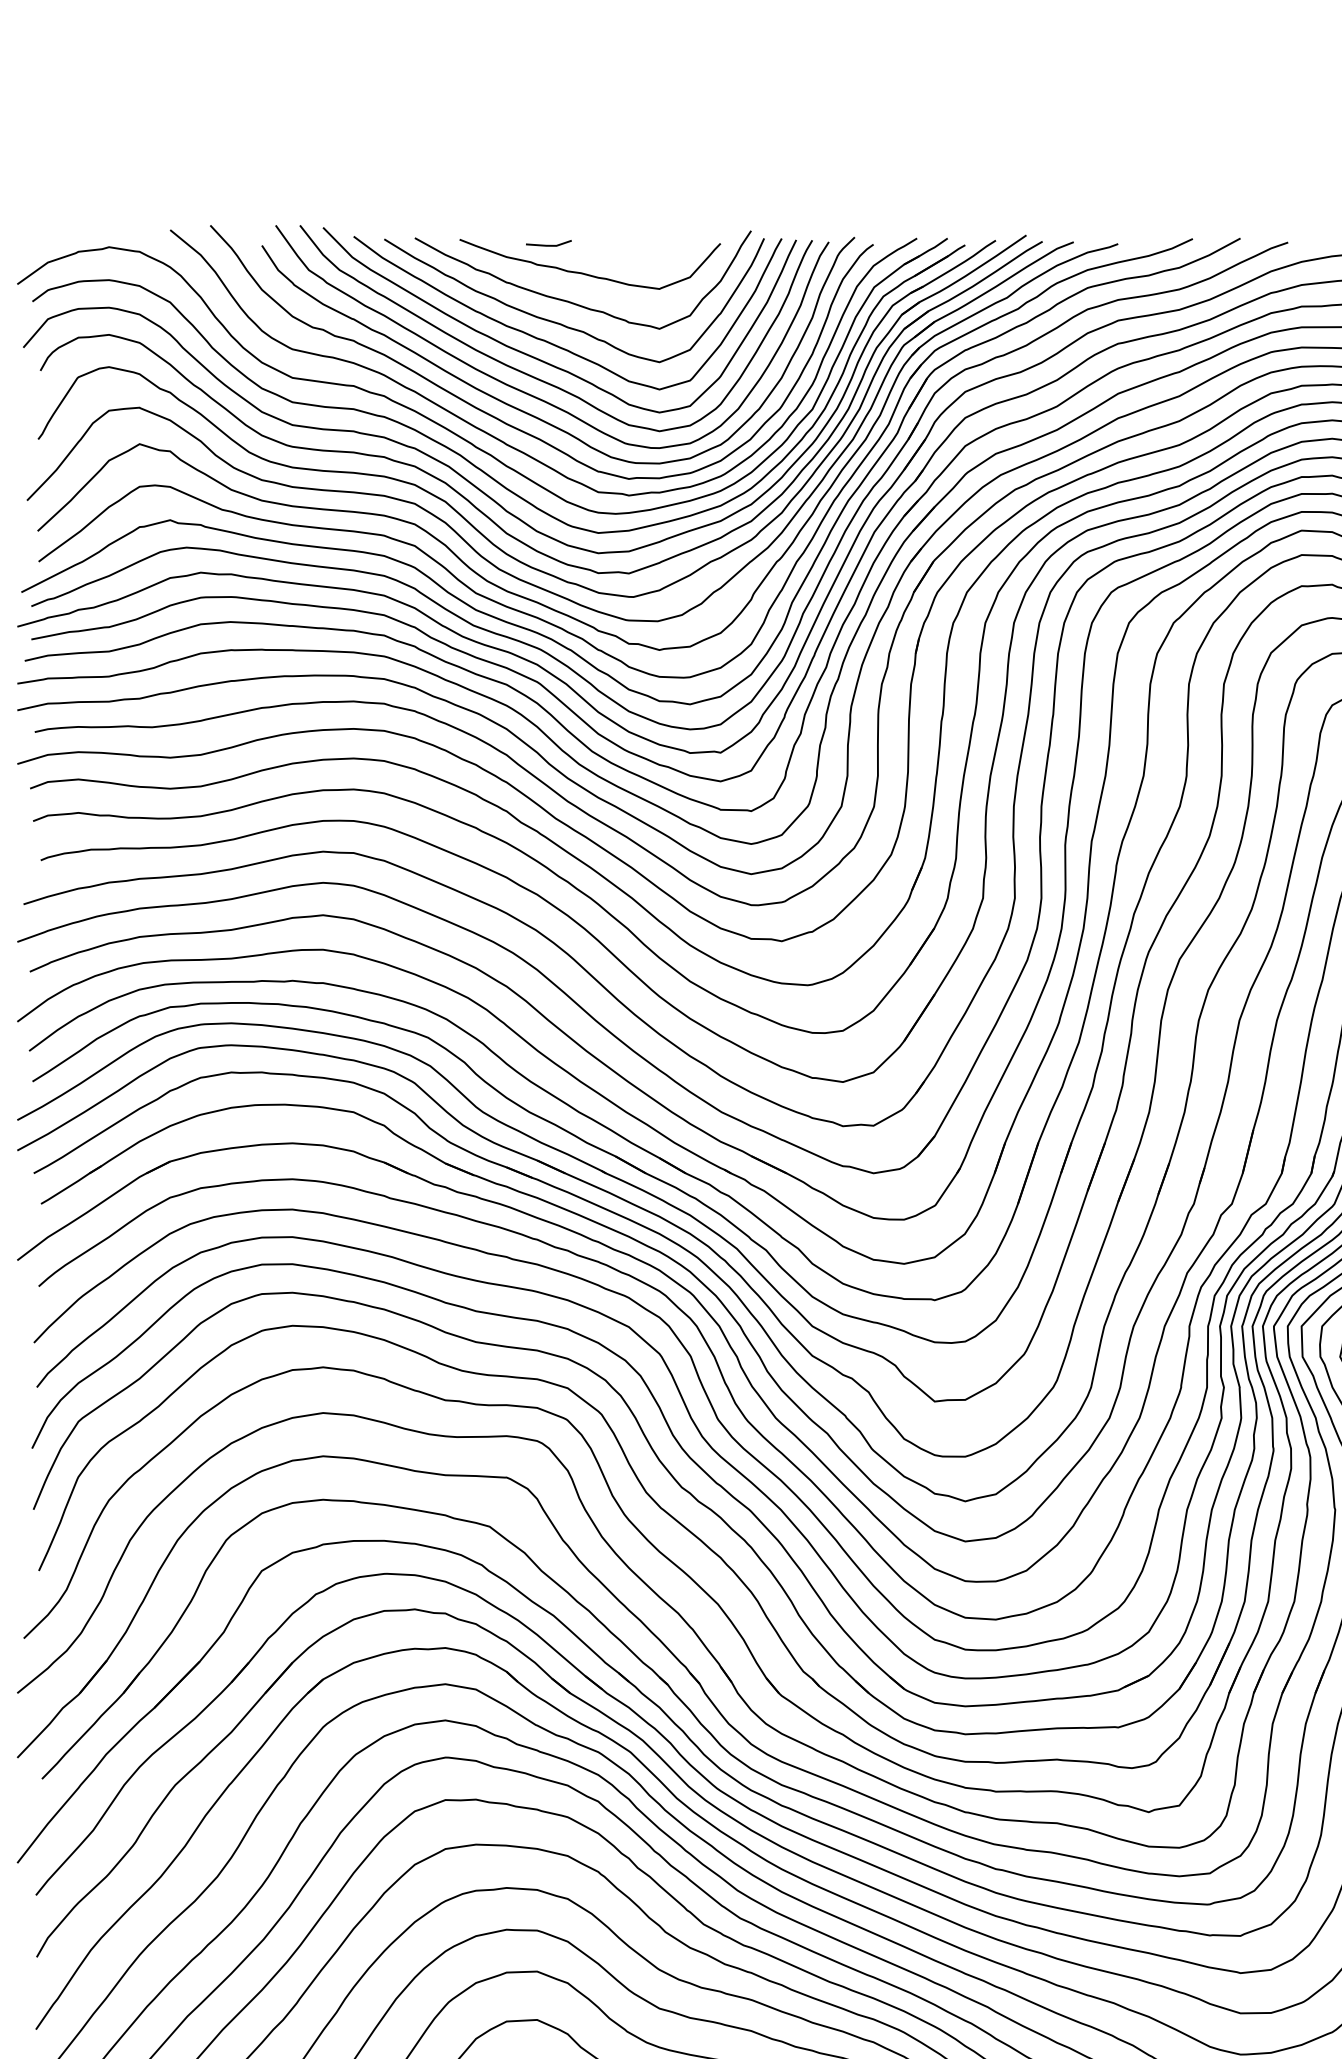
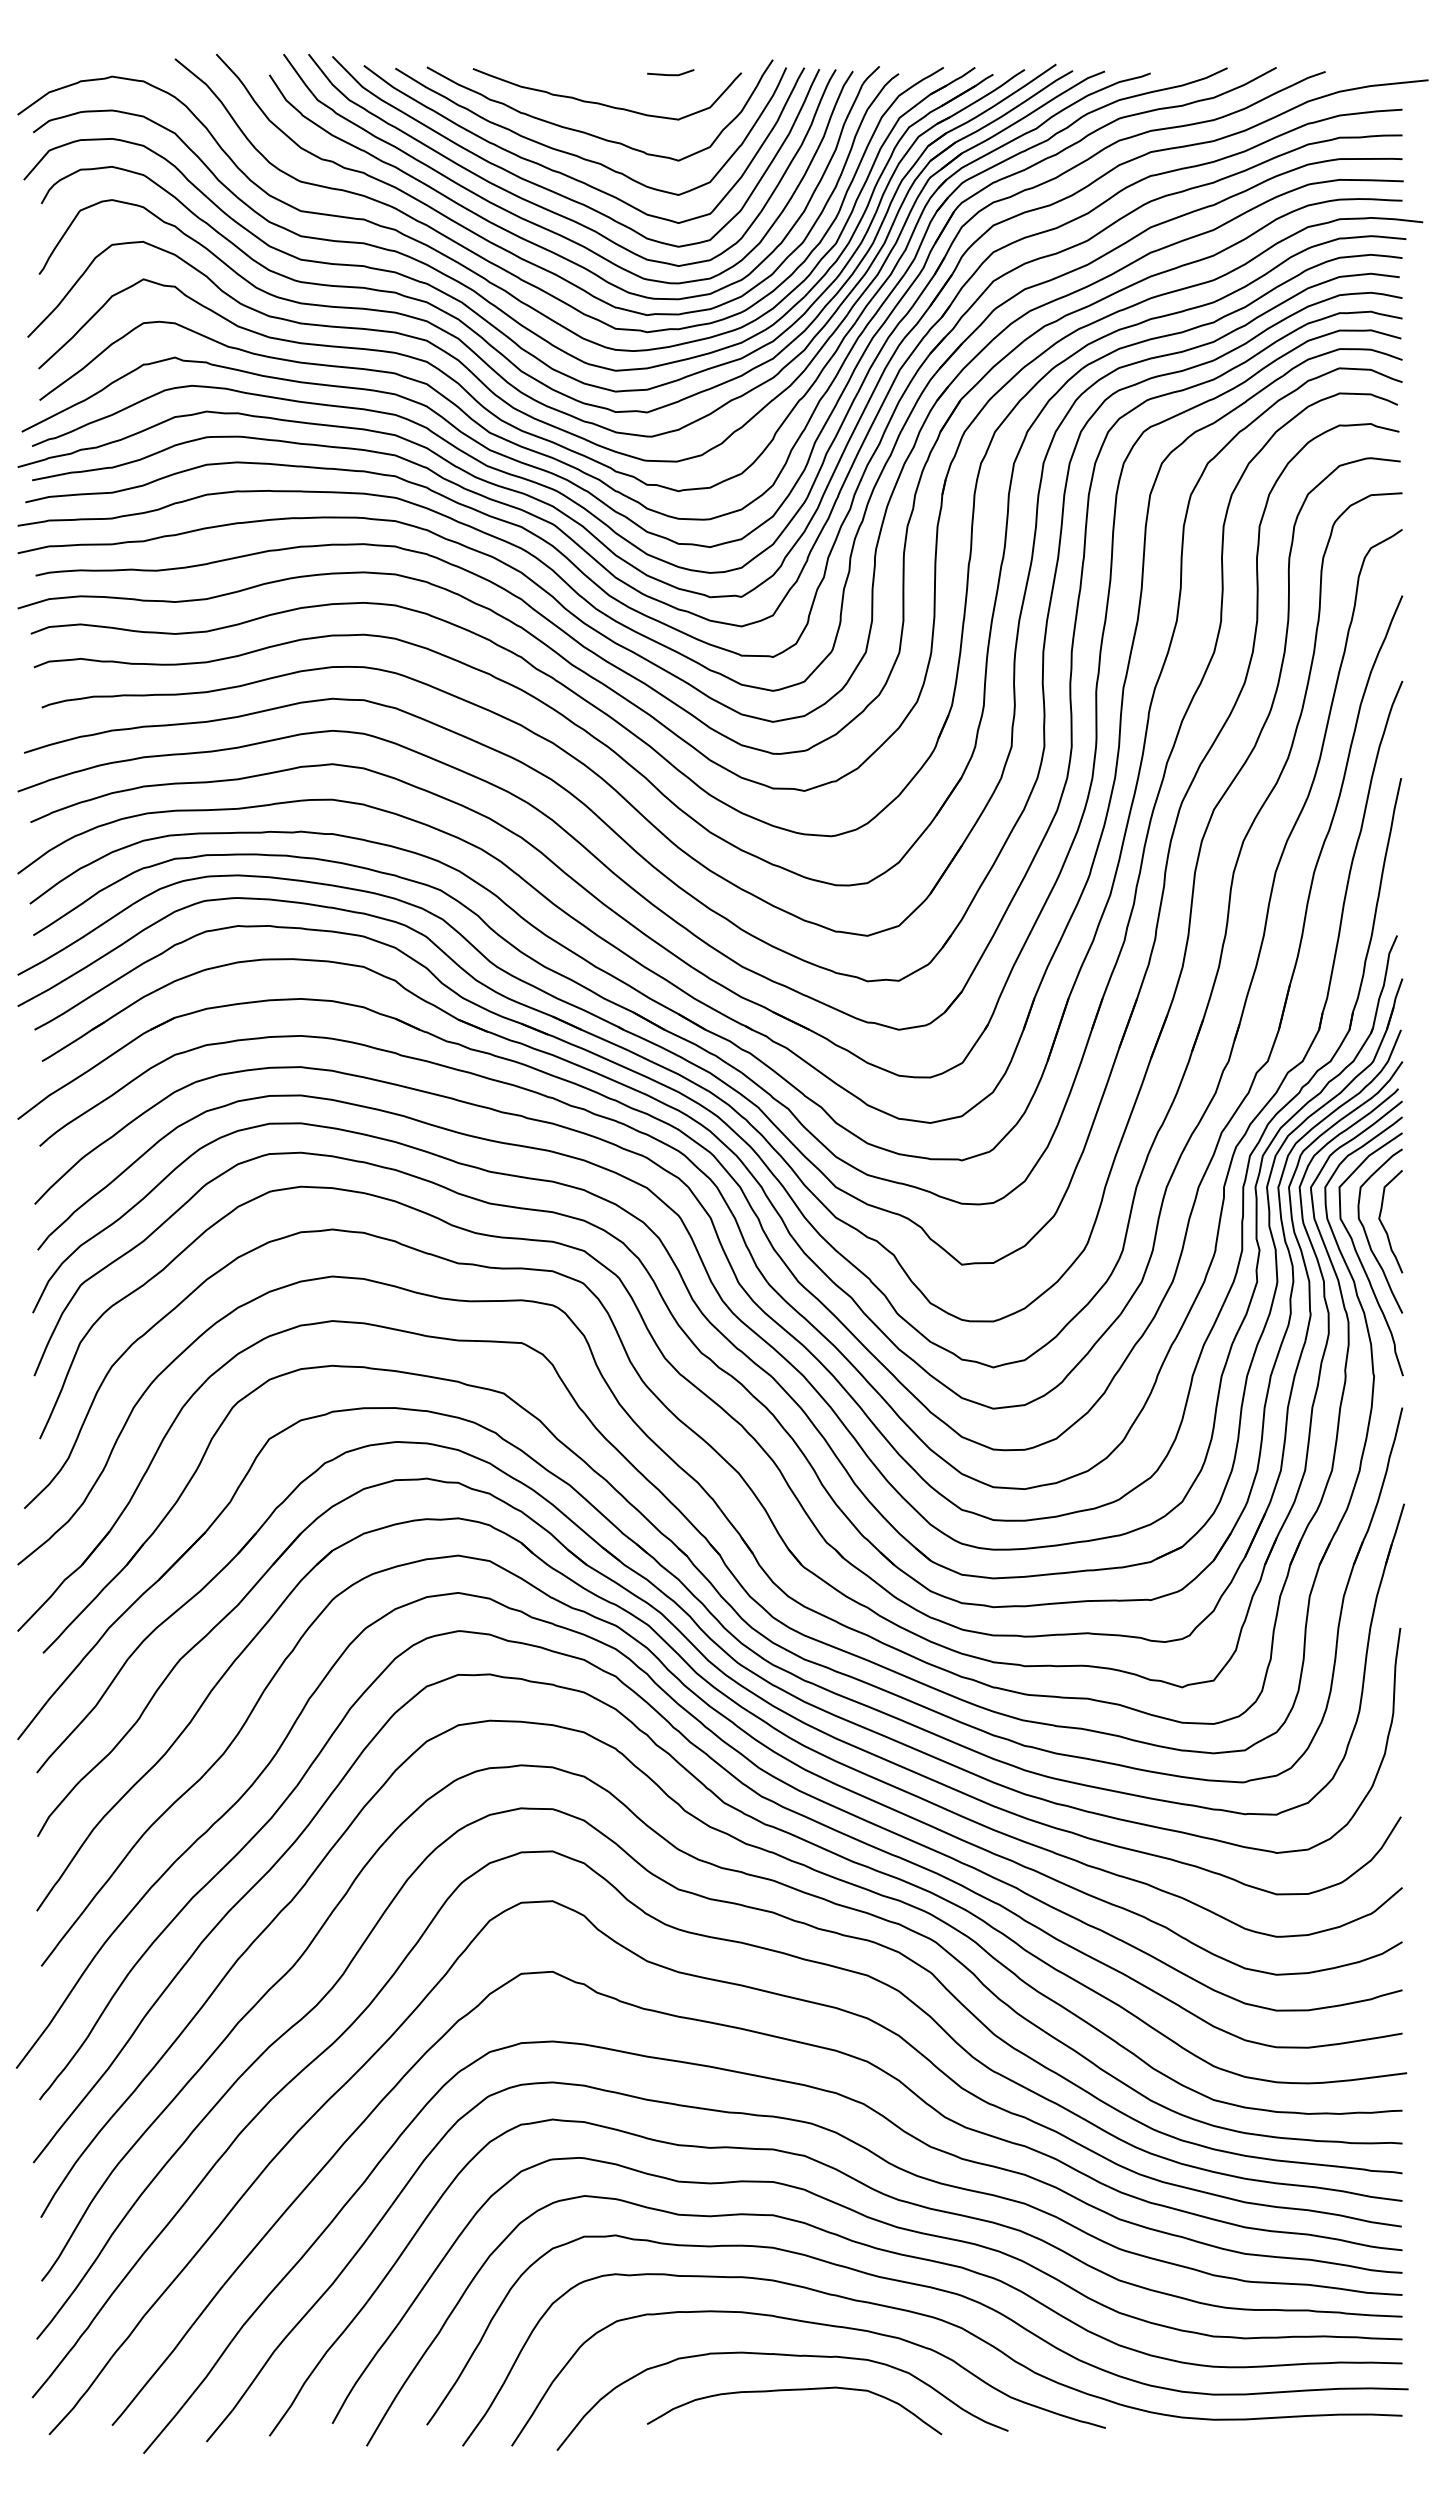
line: (548, 245) -> (670, 74), moved

